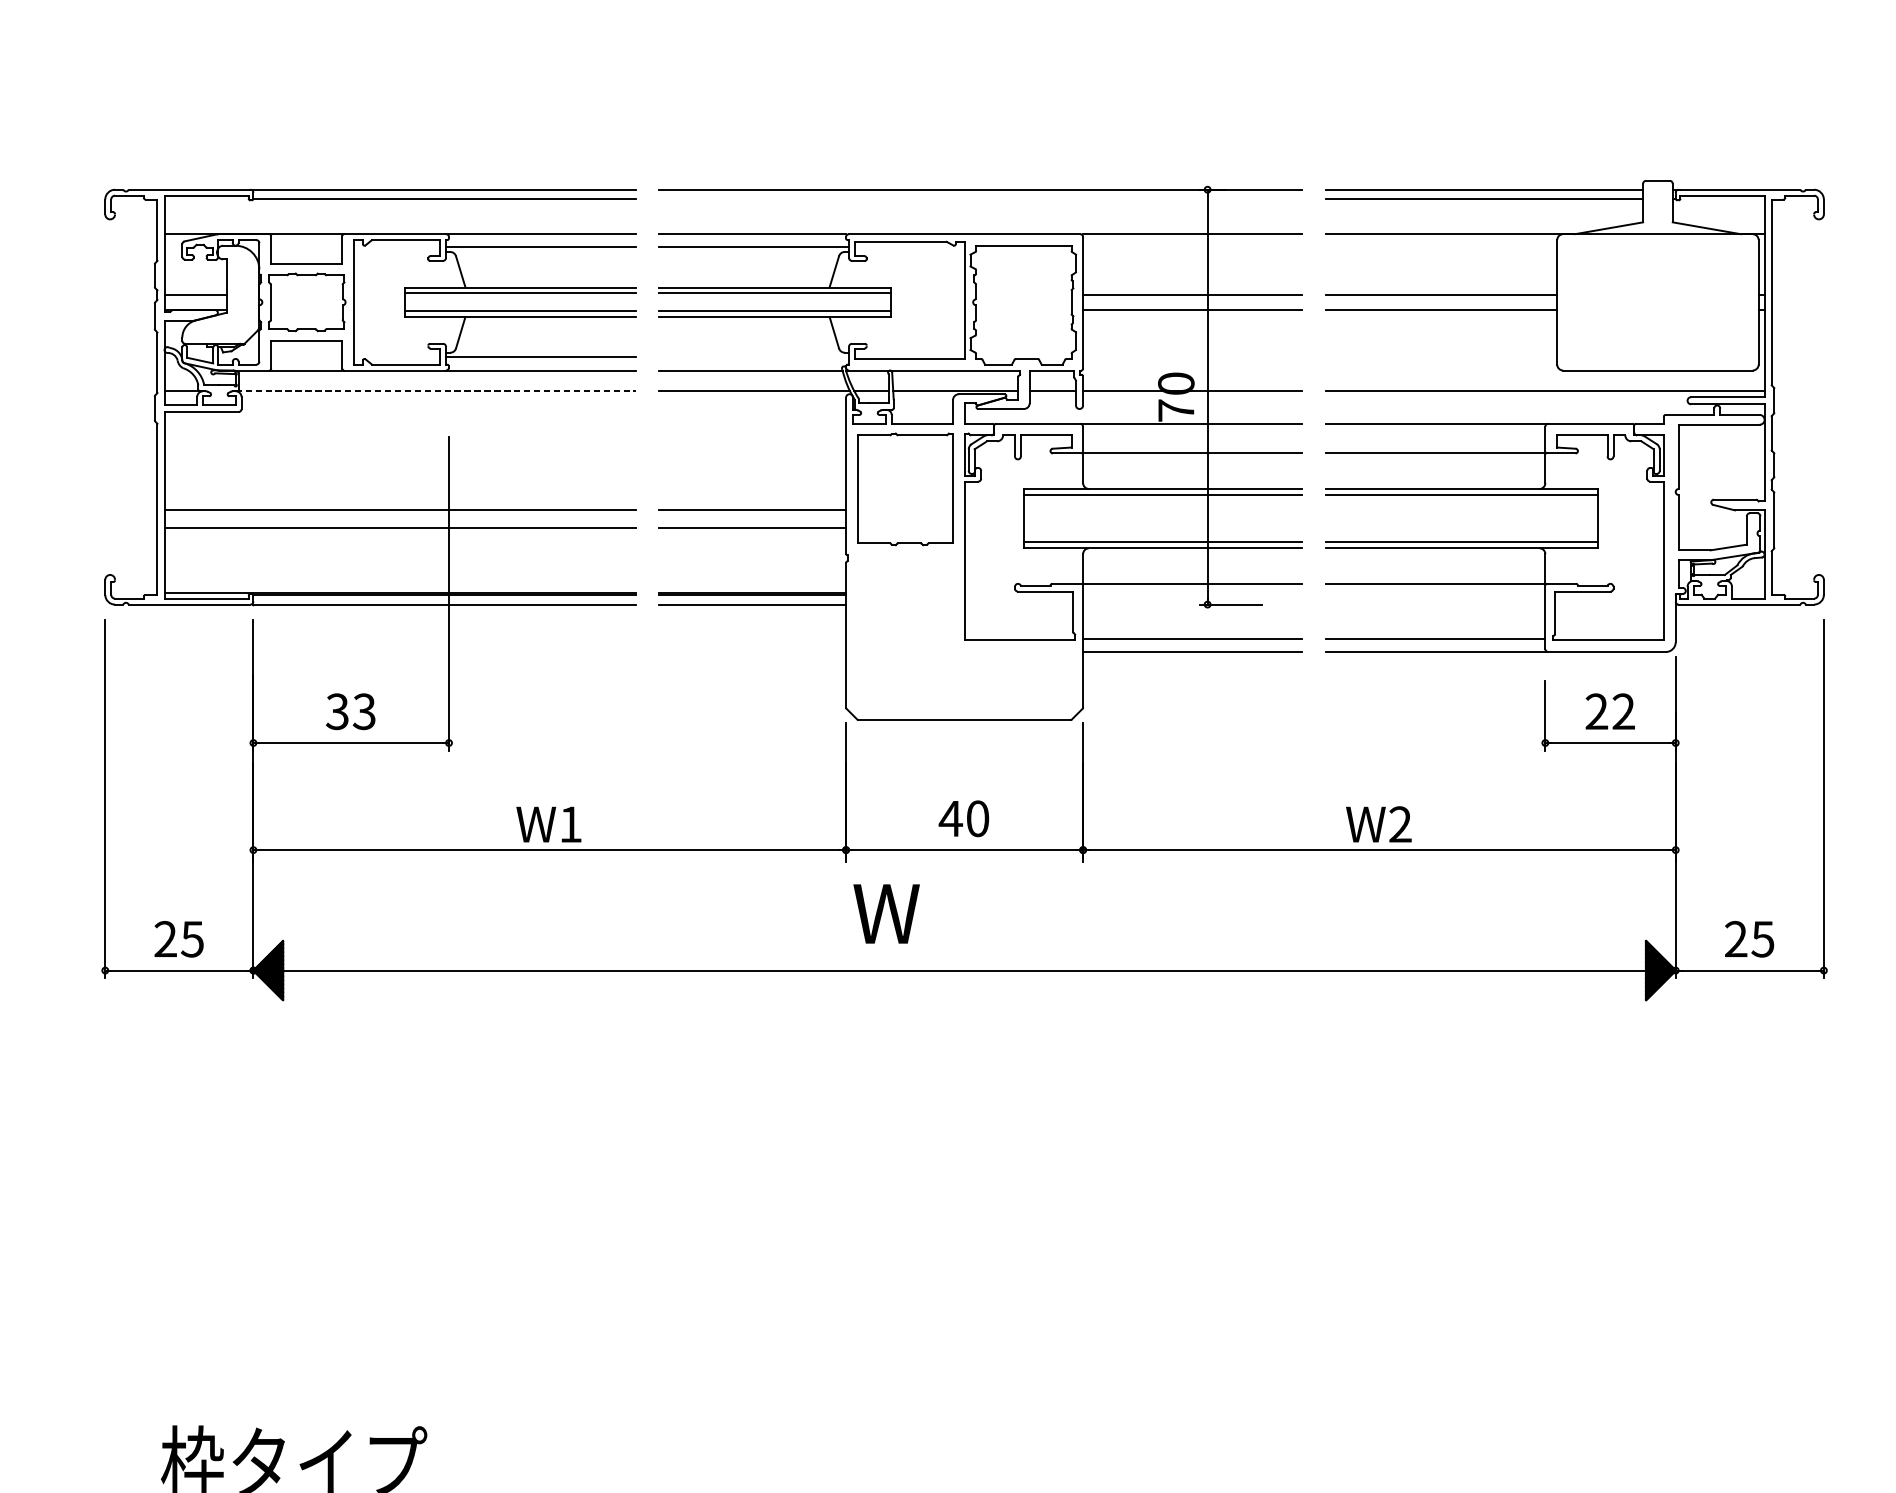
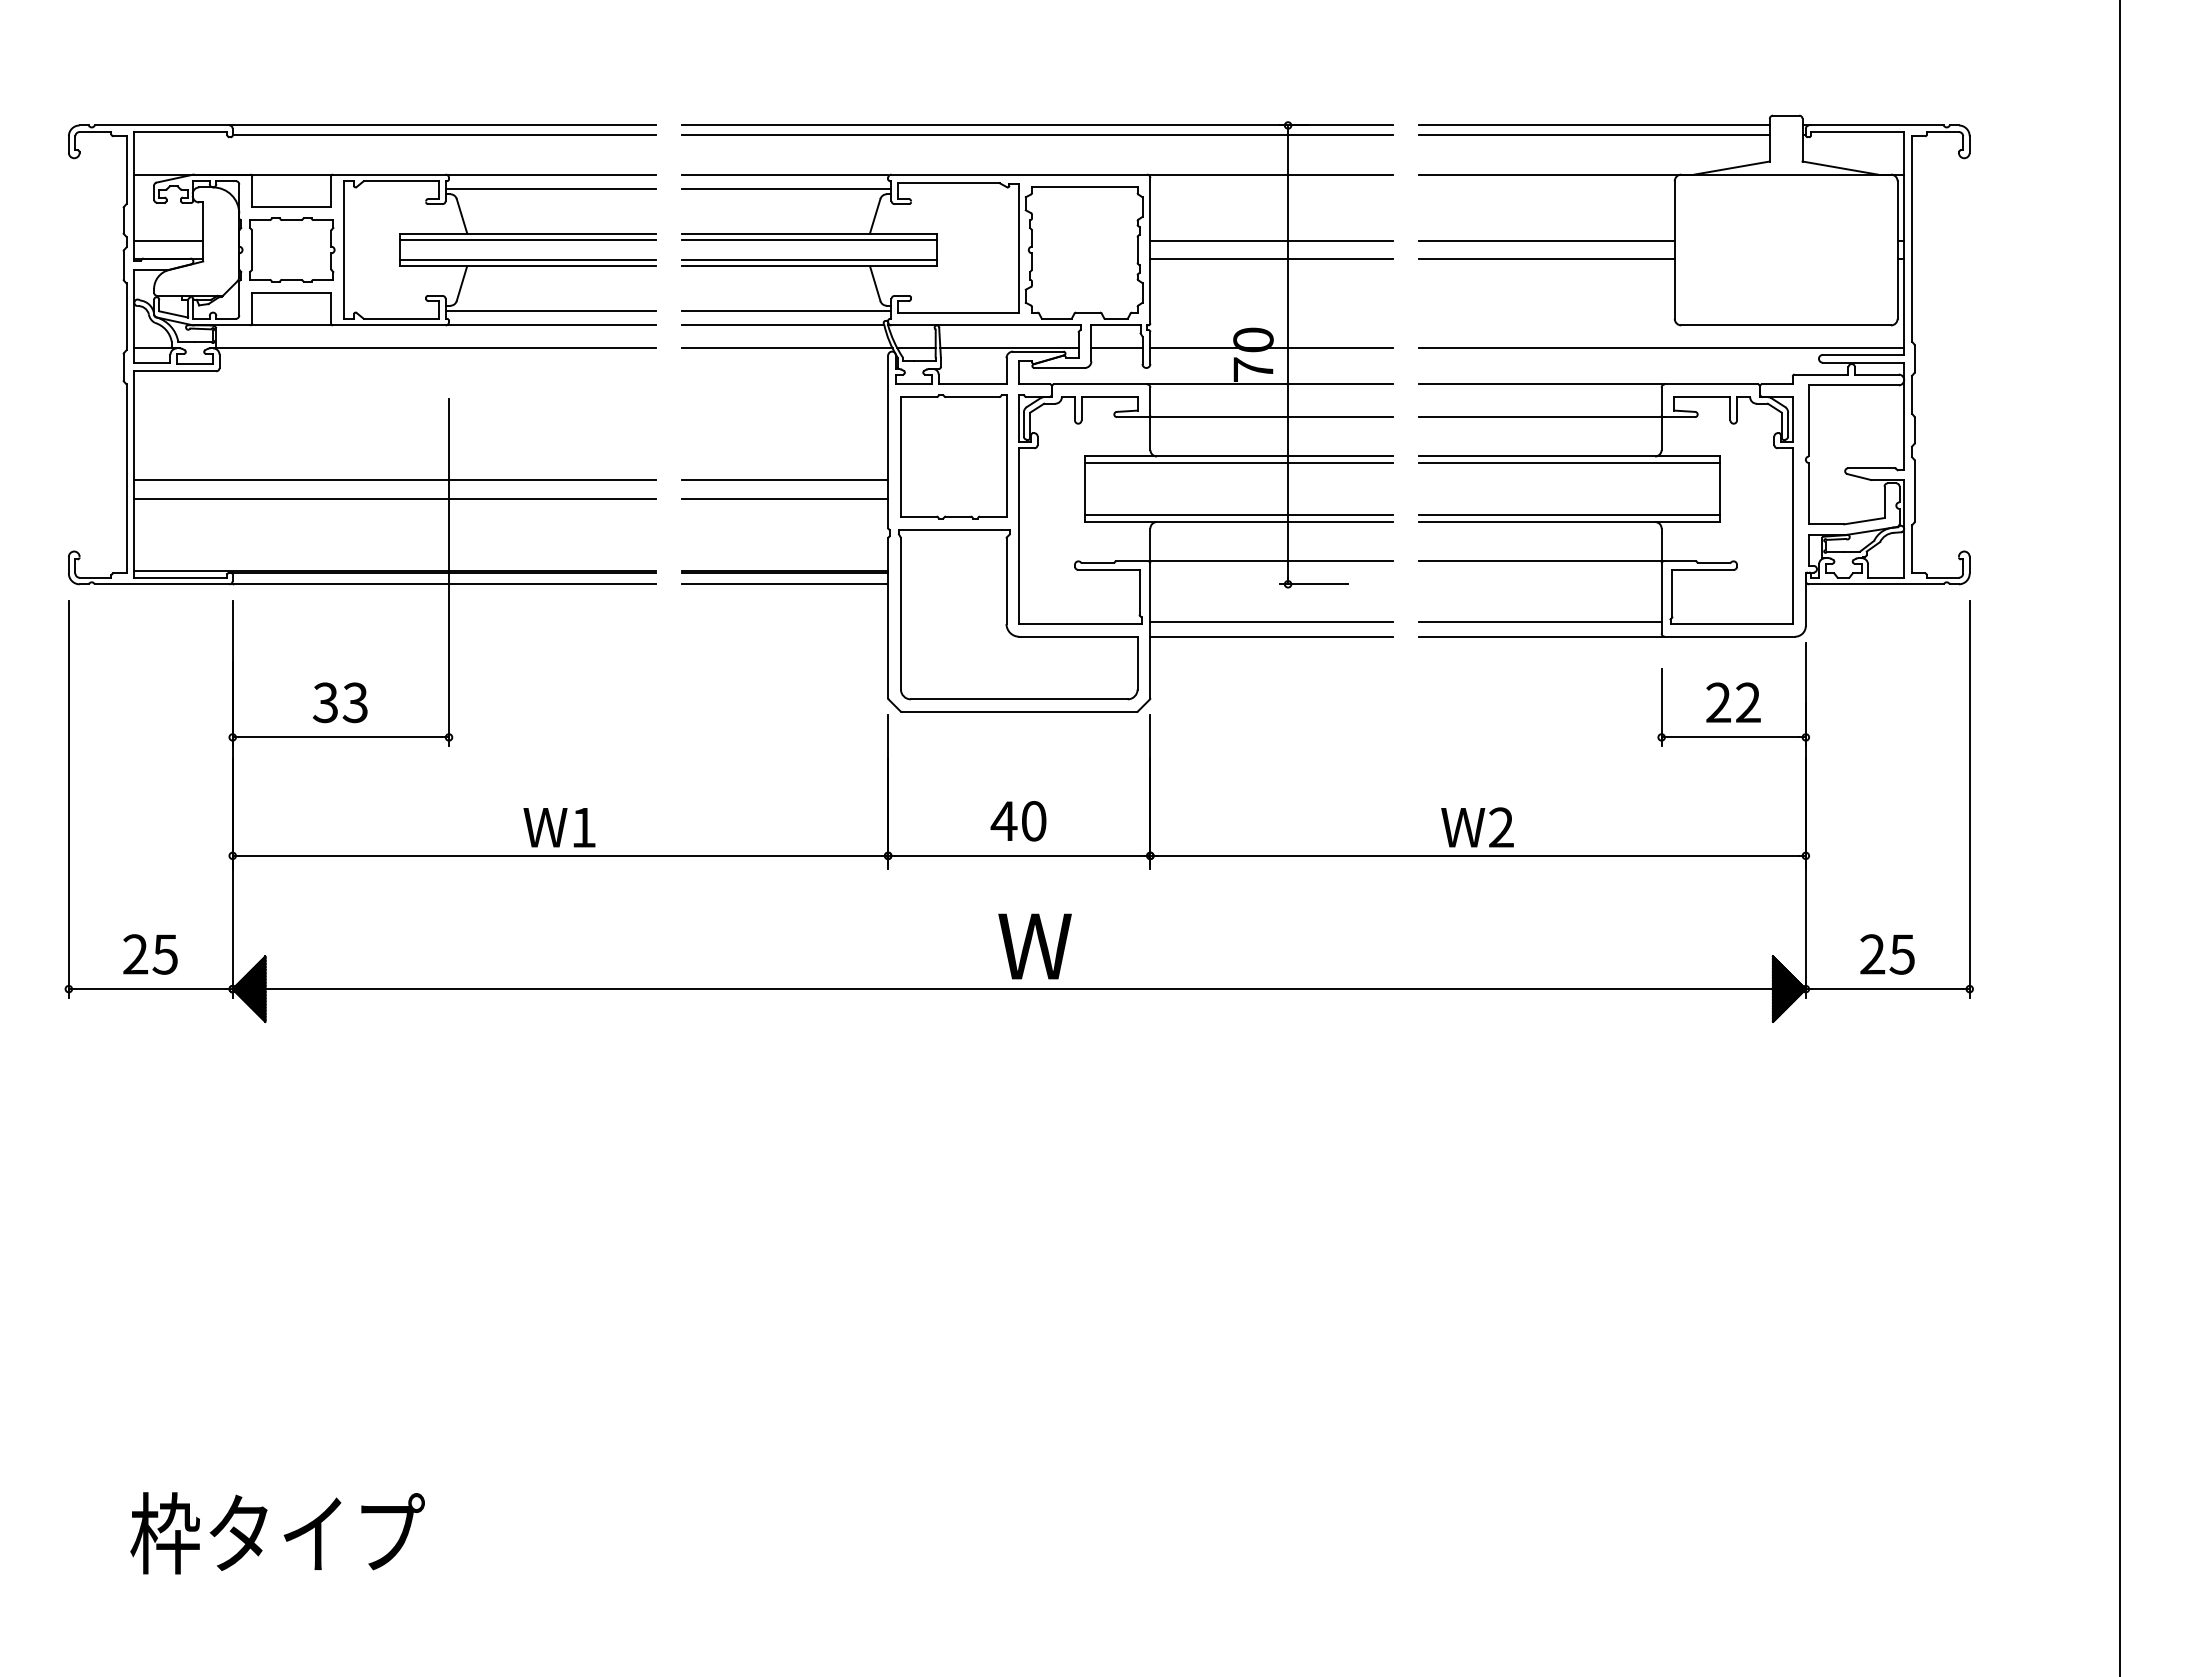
line: (980, 198) -> (1036, 135), added
line: (754, 357) -> (786, 310), added
line: (435, 391) -> (434, 348), dashed -> solid
part: (953, 631) -> (1007, 614), added
text: (886, 913) -> (1034, 946), moved

